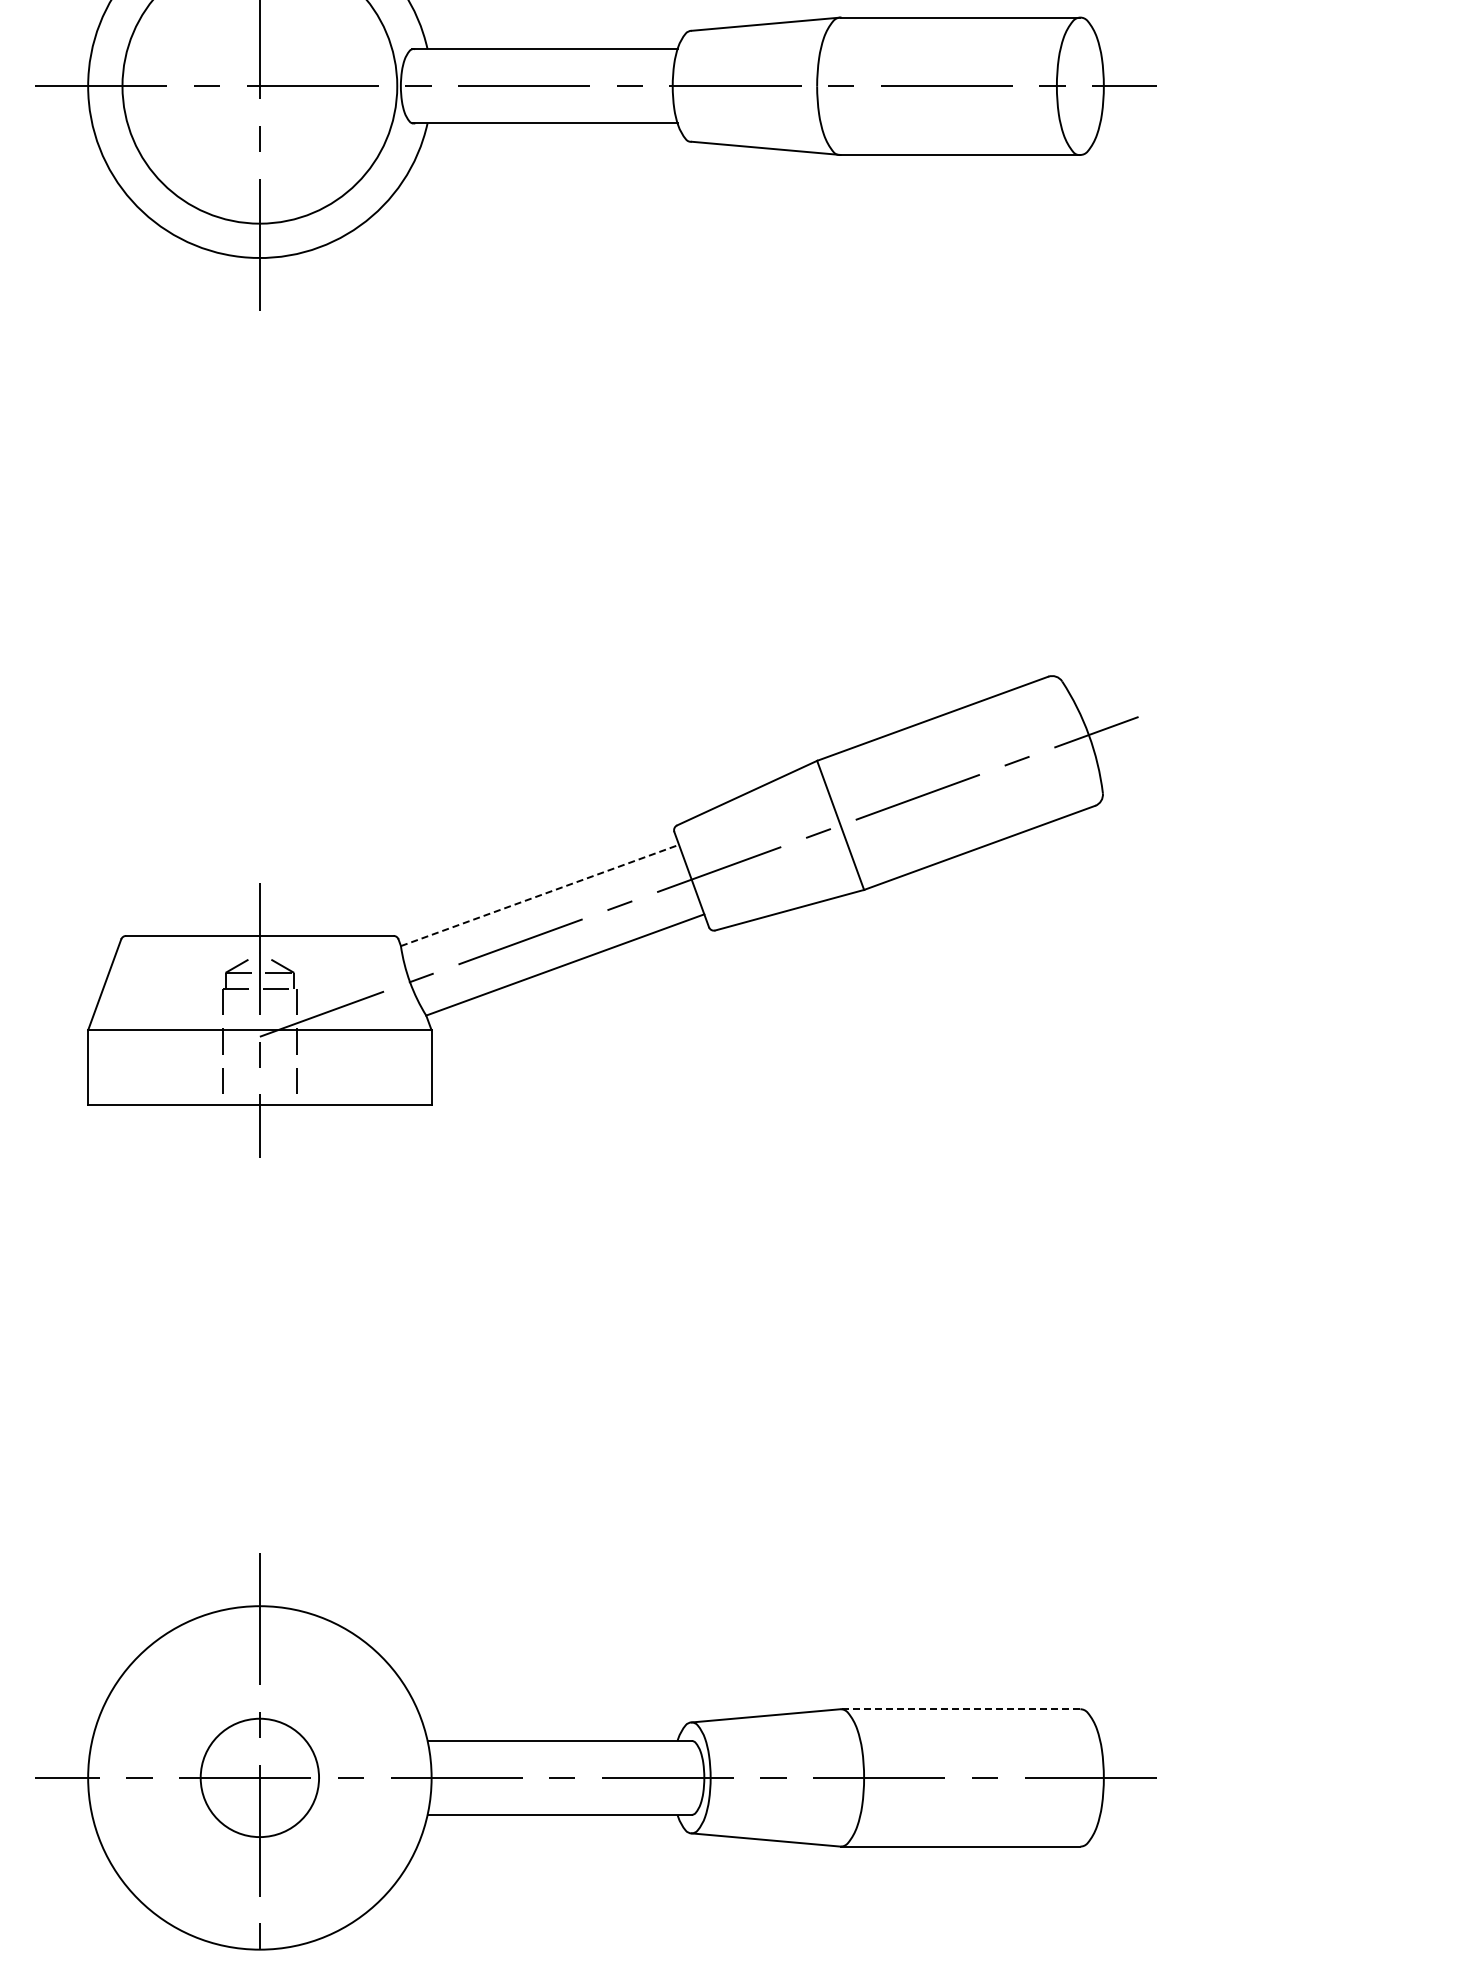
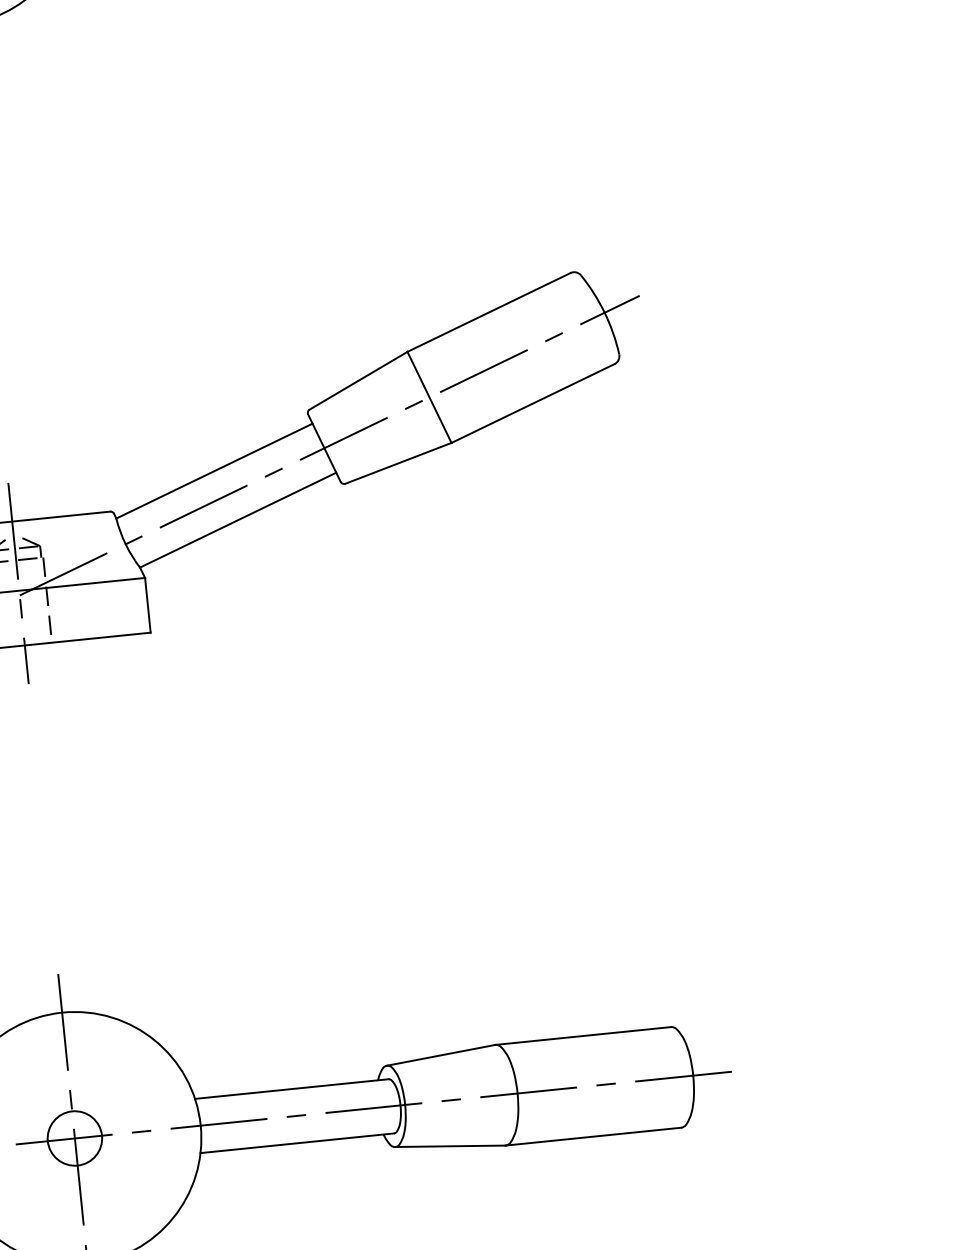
line: (539, 895) -> (214, 471), dashed -> solid
line: (960, 1709) -> (583, 1036), dashed -> solid
circle: (259, 1777) -> (74, 1138), size x0.62

